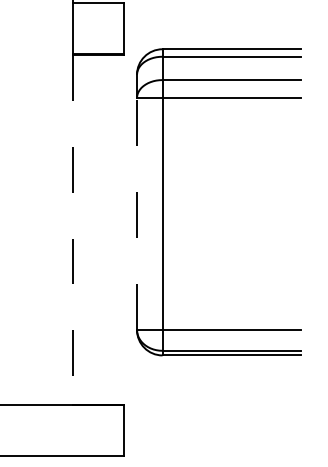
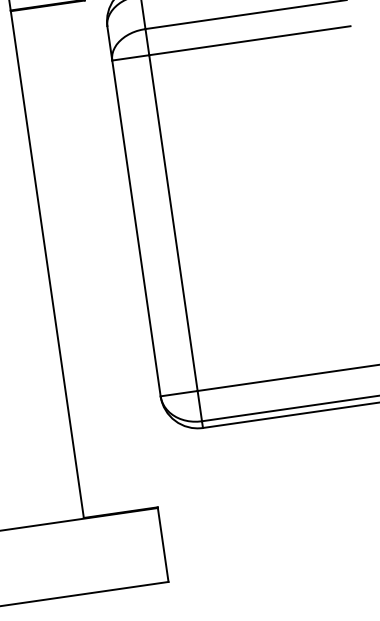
line: (137, 214) -> (137, 229), dashed -> solid
line: (73, 229) -> (47, 264), dashed -> solid

